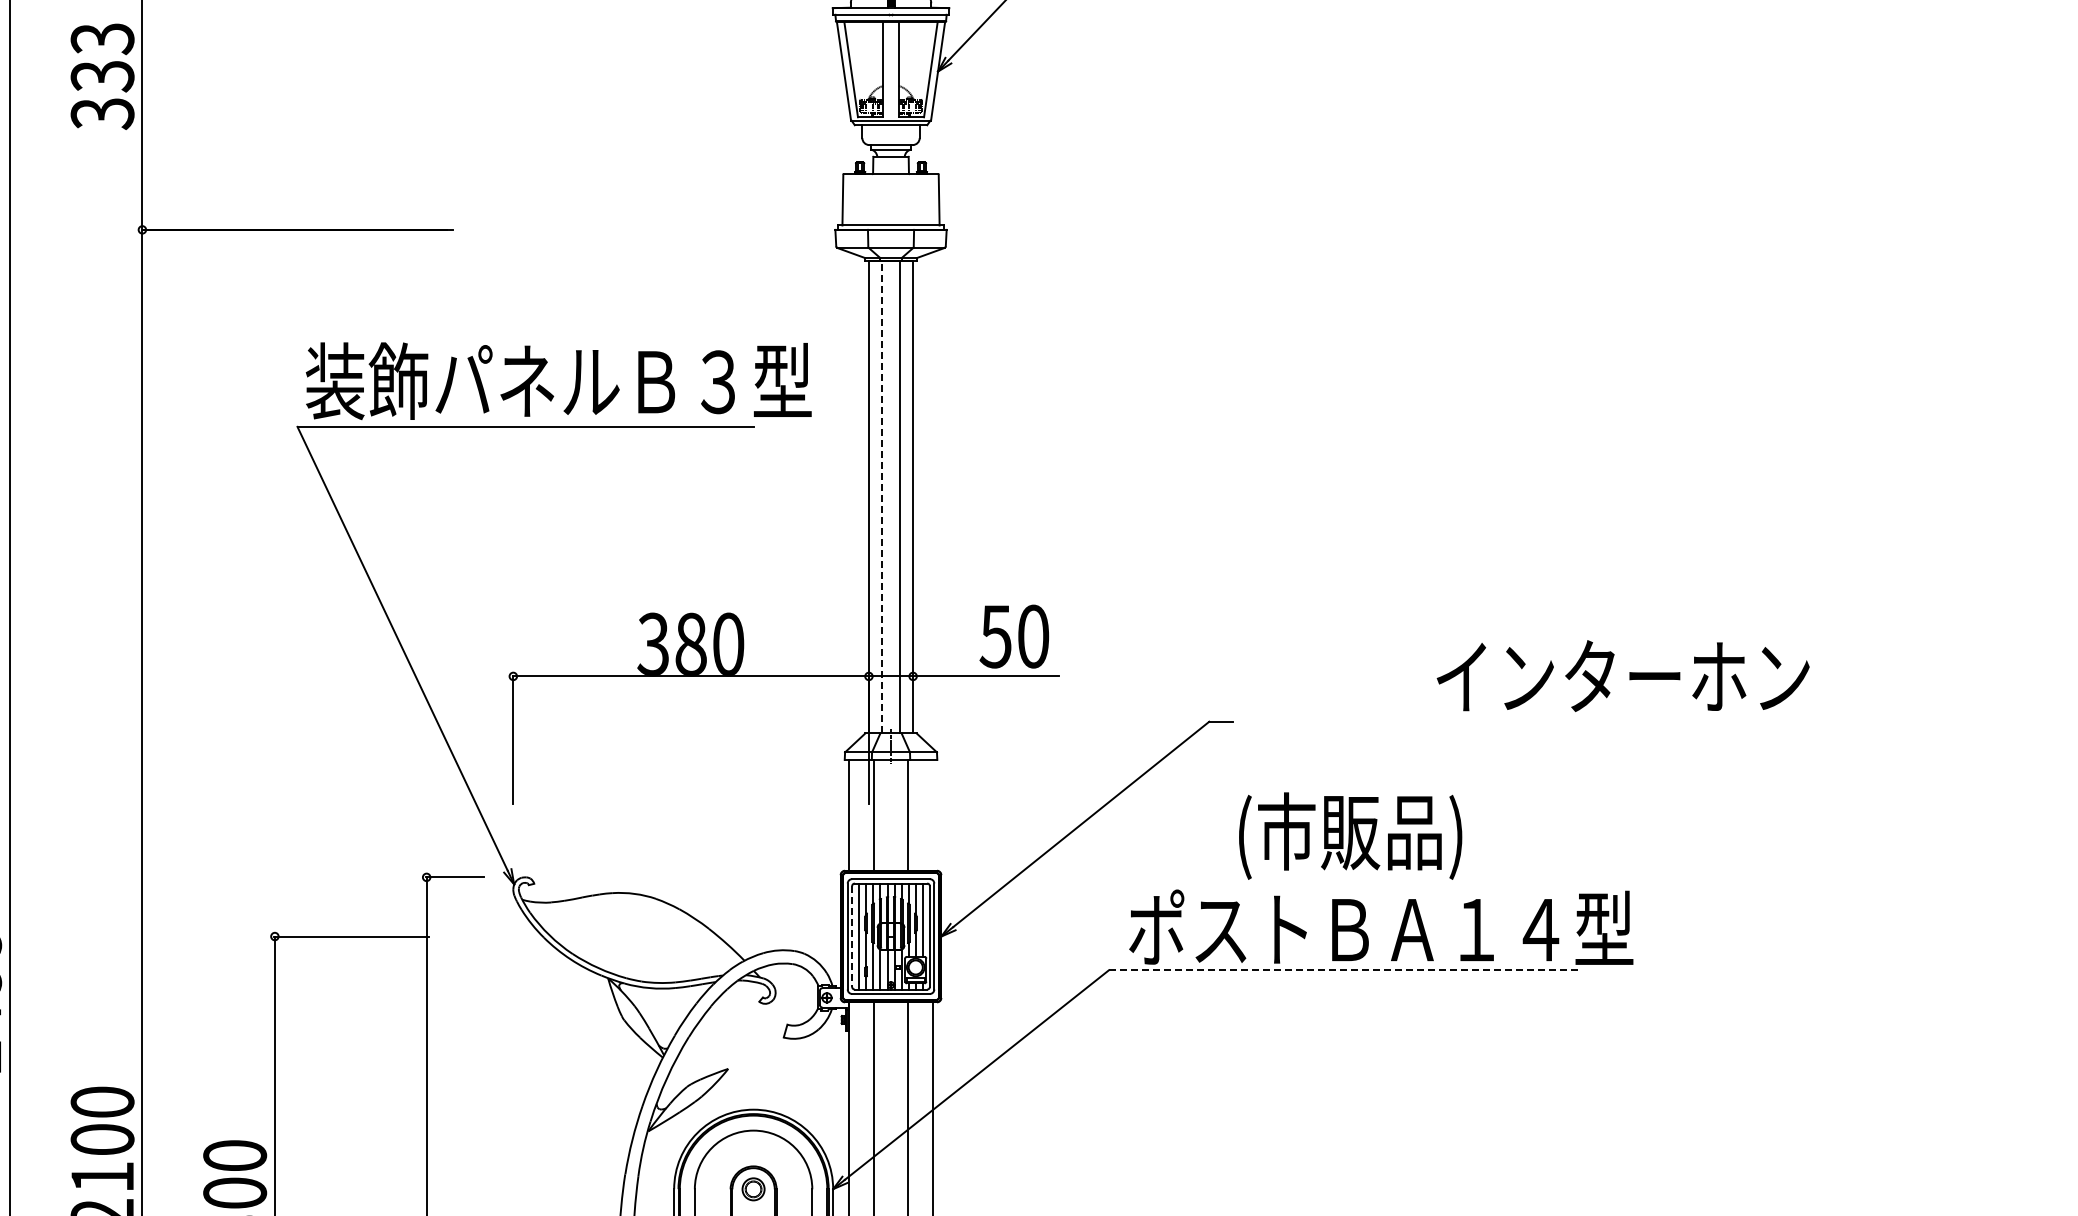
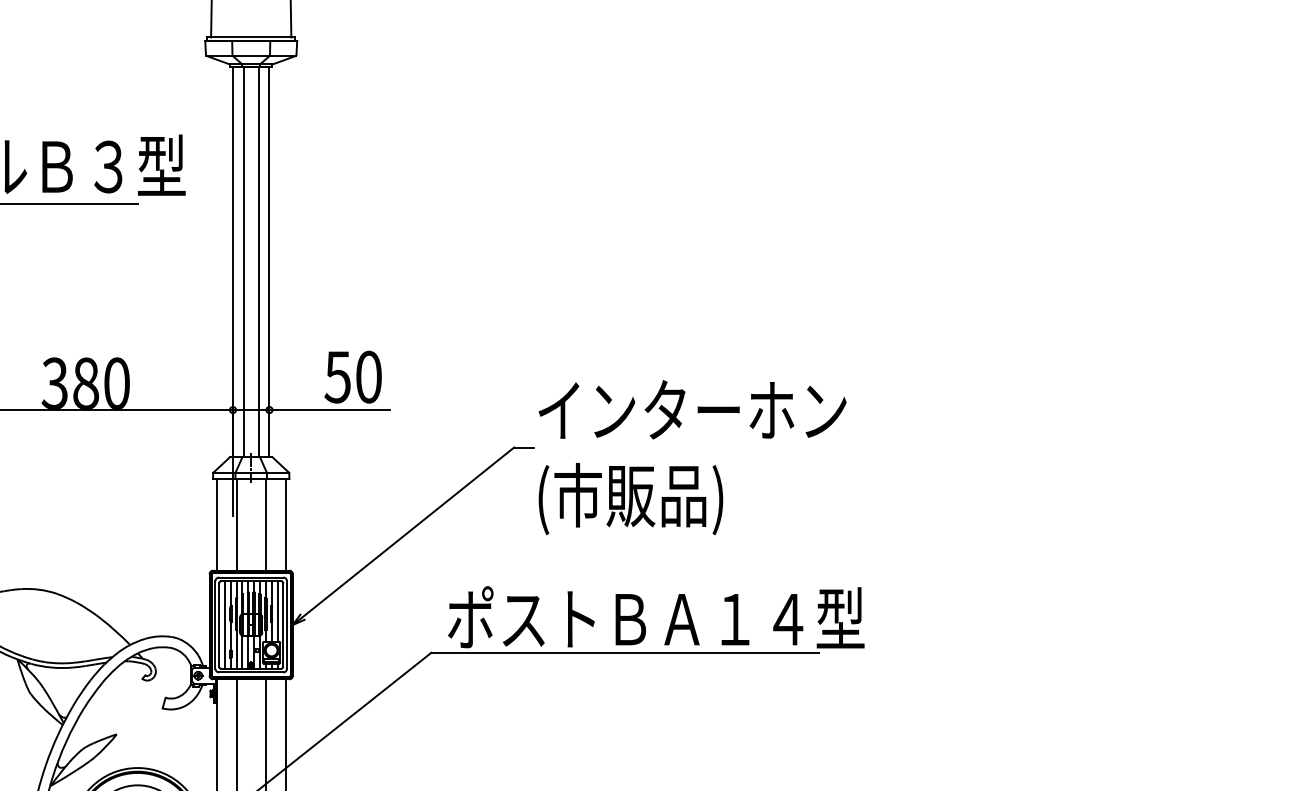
line: (881, 496) -> (243, 261), dashed -> solid
text: (1622, 675) -> (691, 409), moved
line: (932, 814) -> (285, 524), added
text: (1350, 835) -> (630, 498), moved
line: (852, 937) -> (219, 625), dashed -> solid
line: (1344, 970) -> (625, 653), dashed -> solid

